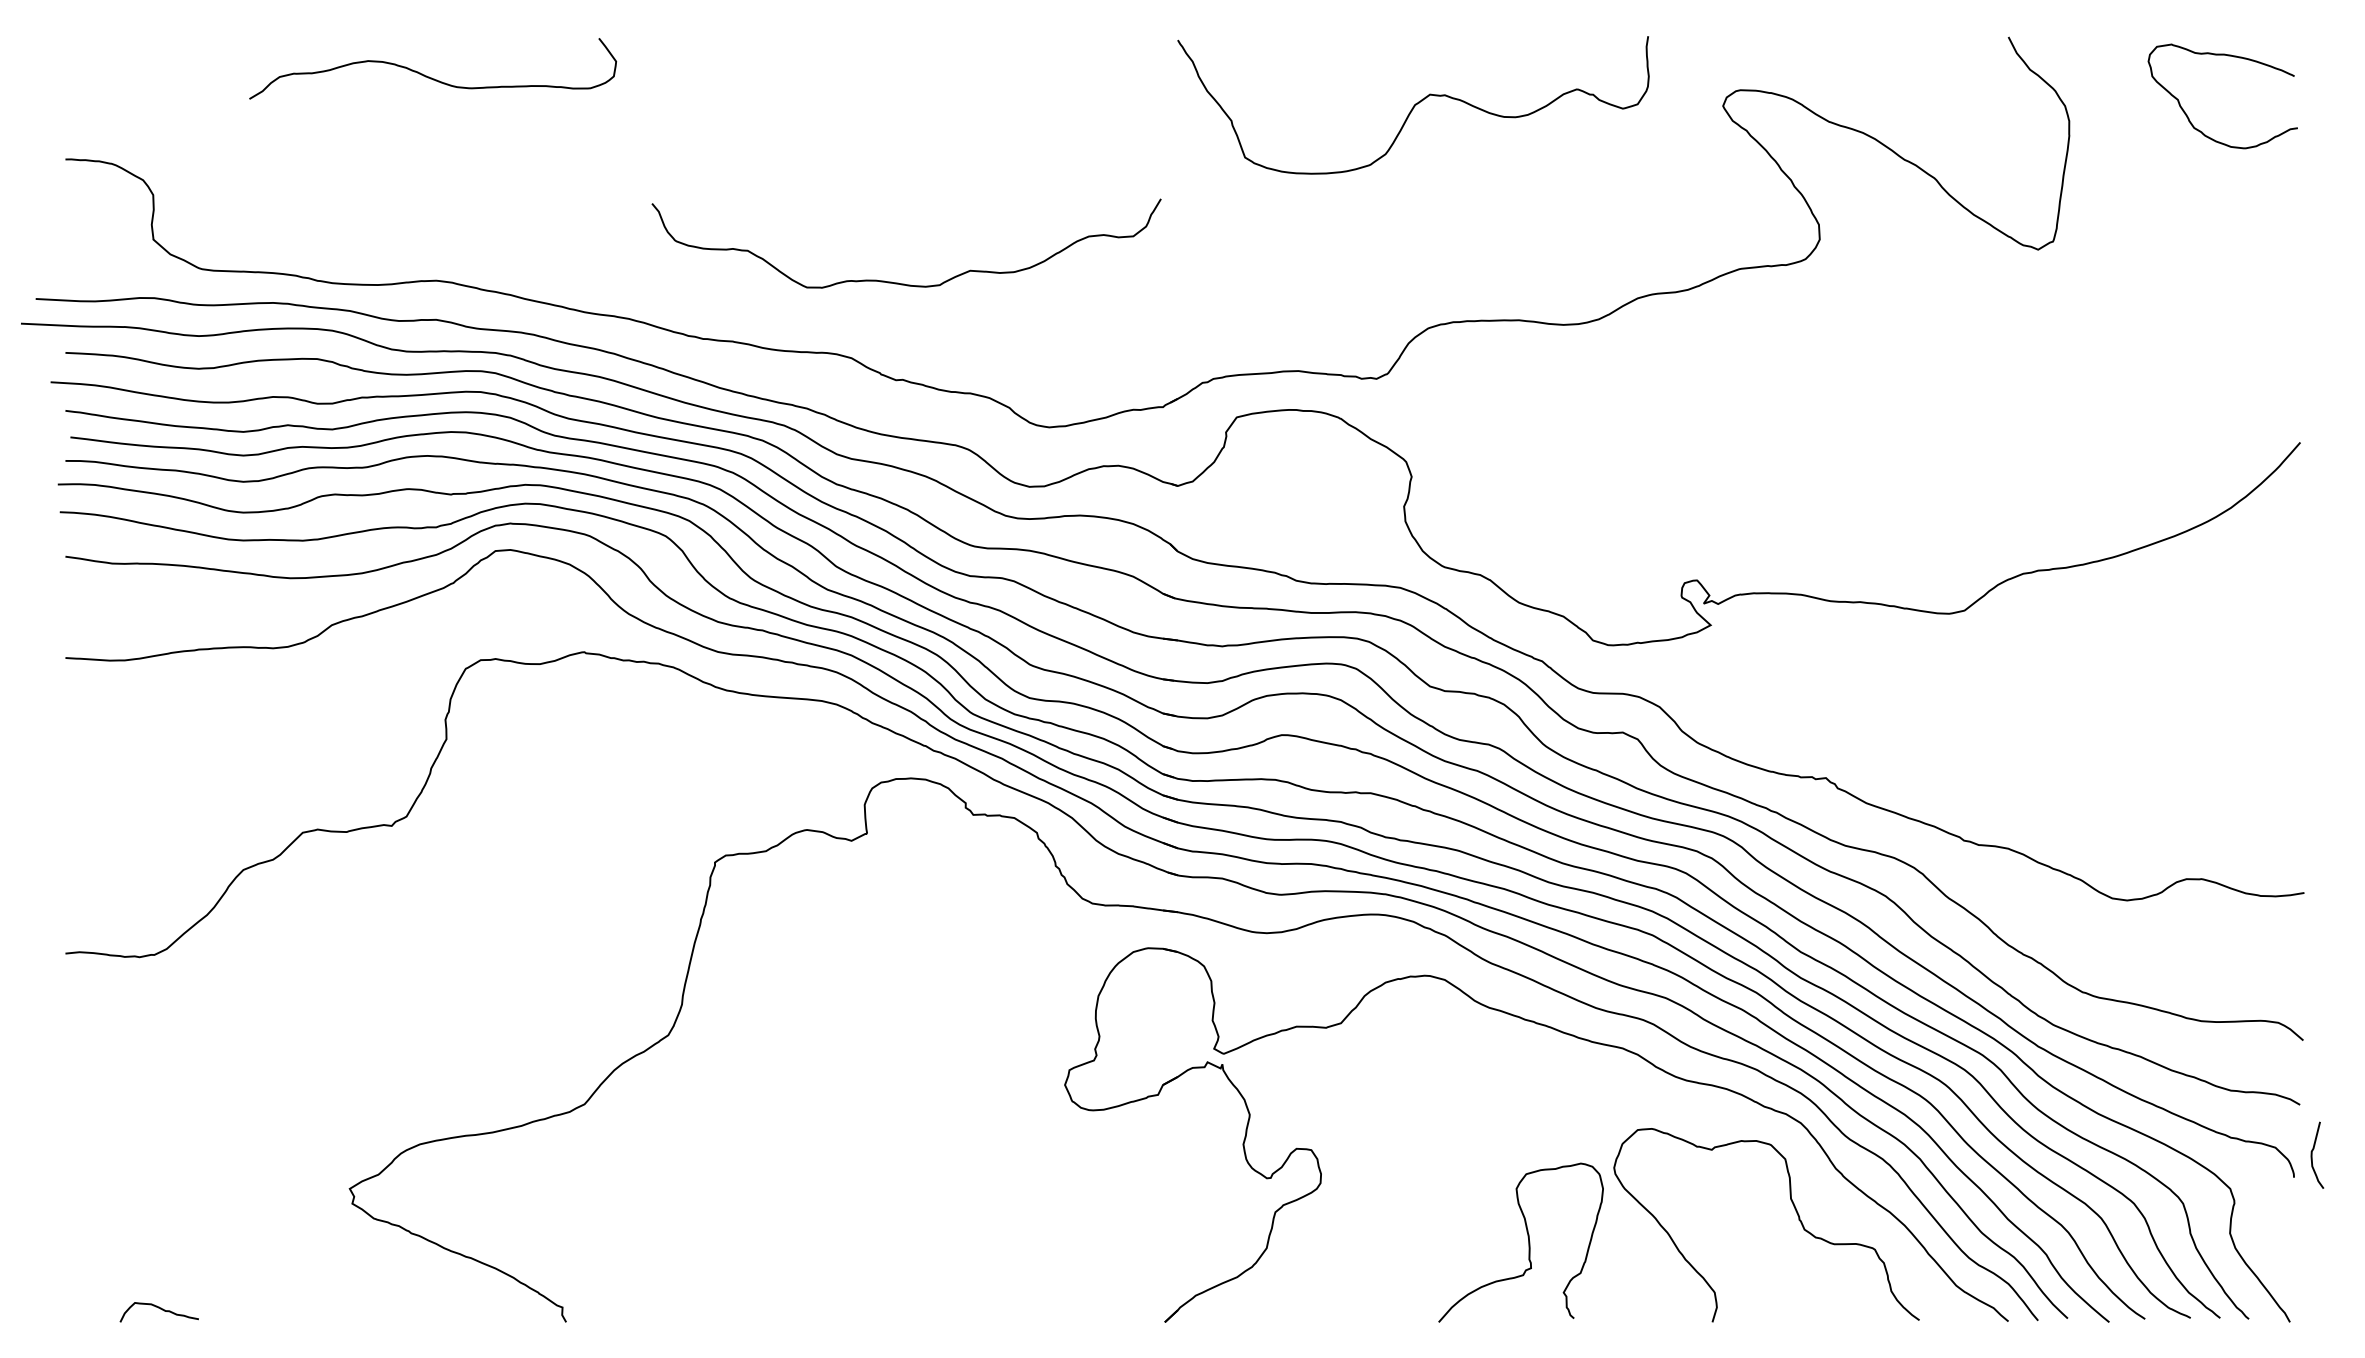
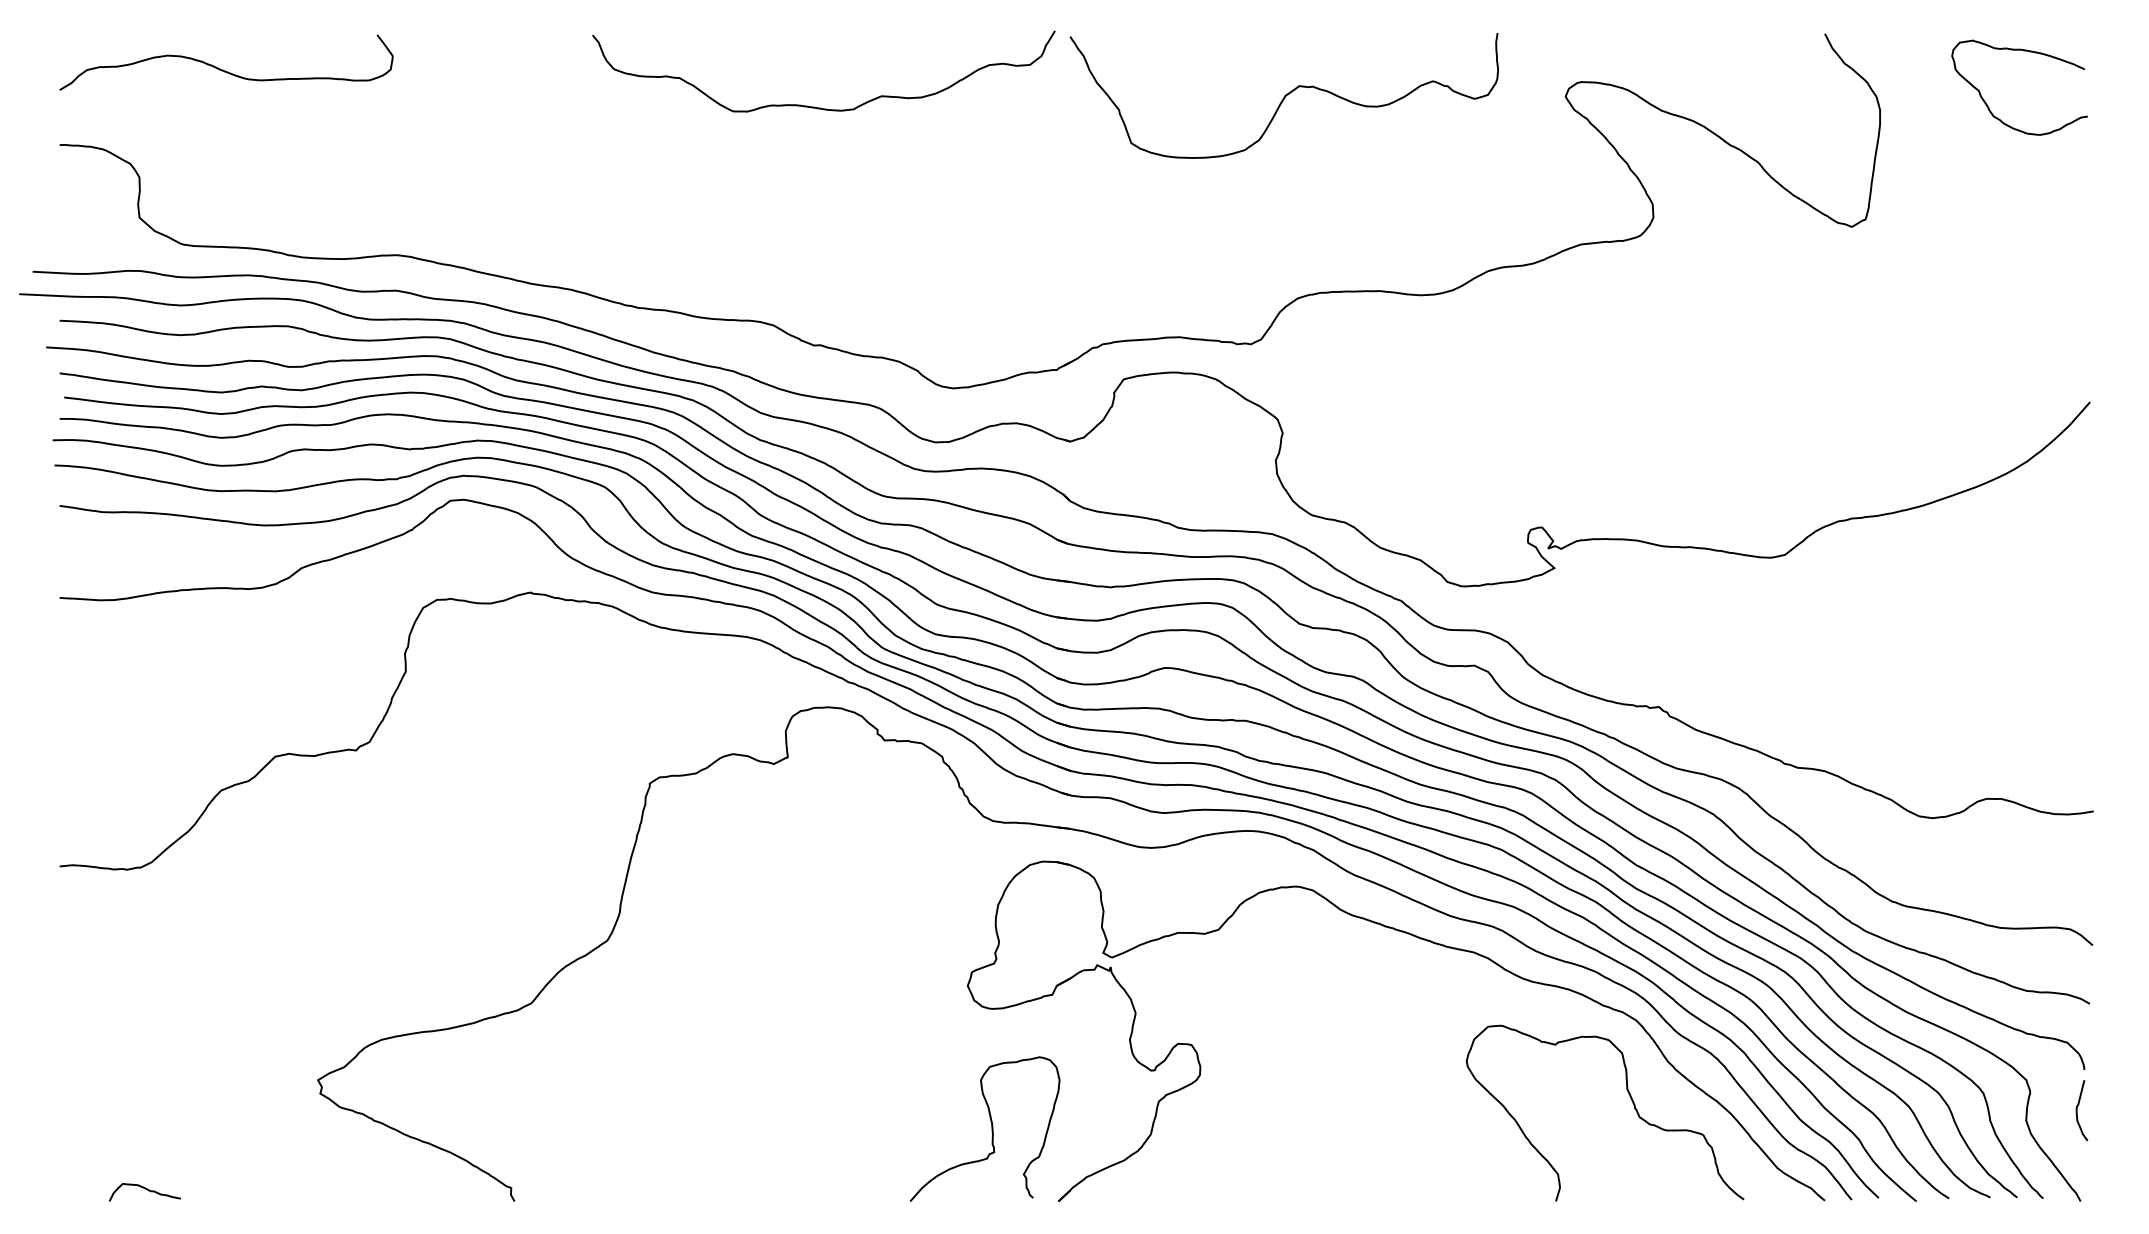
curve: (429, 76) -> (223, 69), moved
curve: (898, 282) -> (816, 106), moved
curve: (2312, 1154) -> (2077, 1109), moved
curve: (1528, 1242) -> (991, 1128), moved

